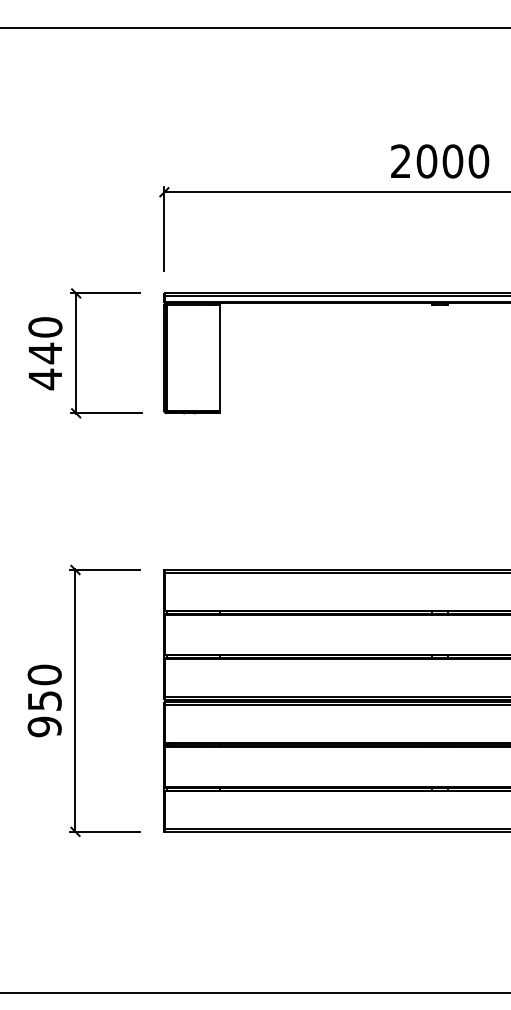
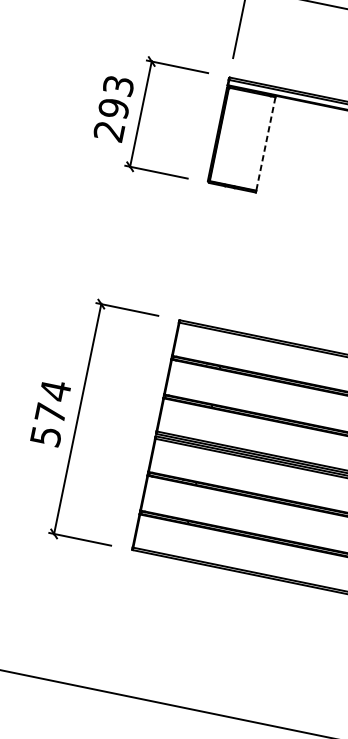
text: (45, 353) -> (113, 108), 440 -> 293
line: (219, 358) -> (265, 144), solid -> dashed
text: (44, 700) -> (50, 413), 950 -> 574

